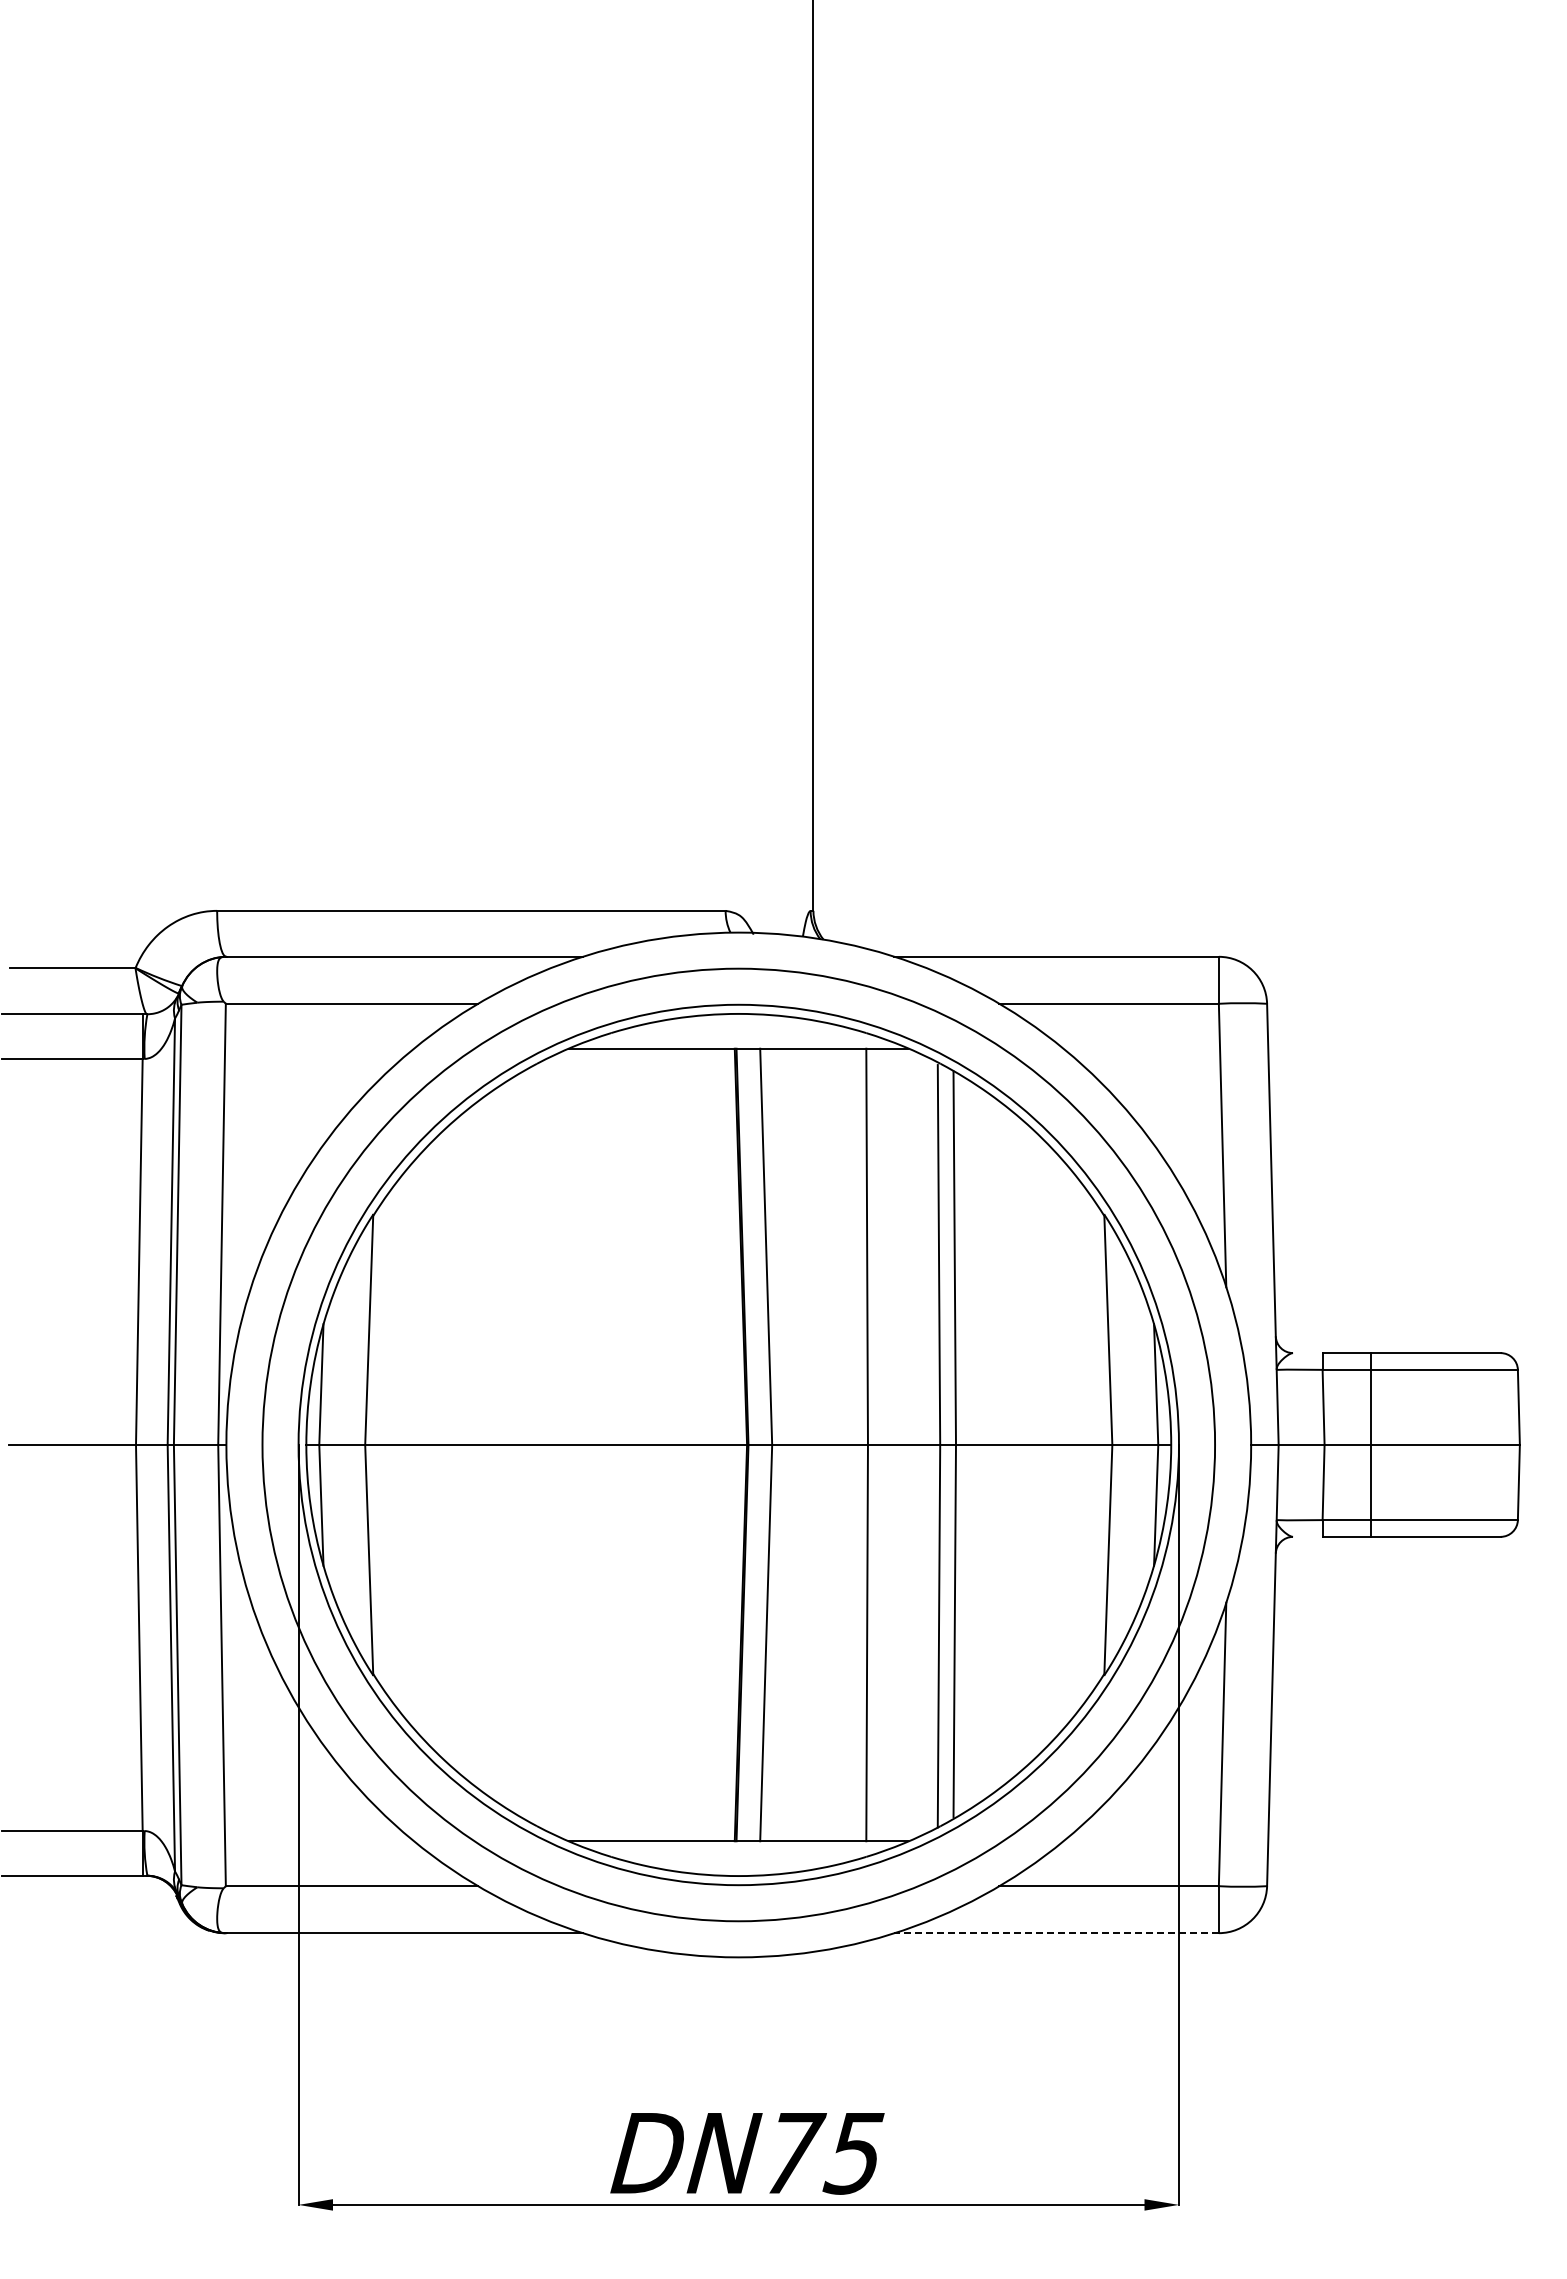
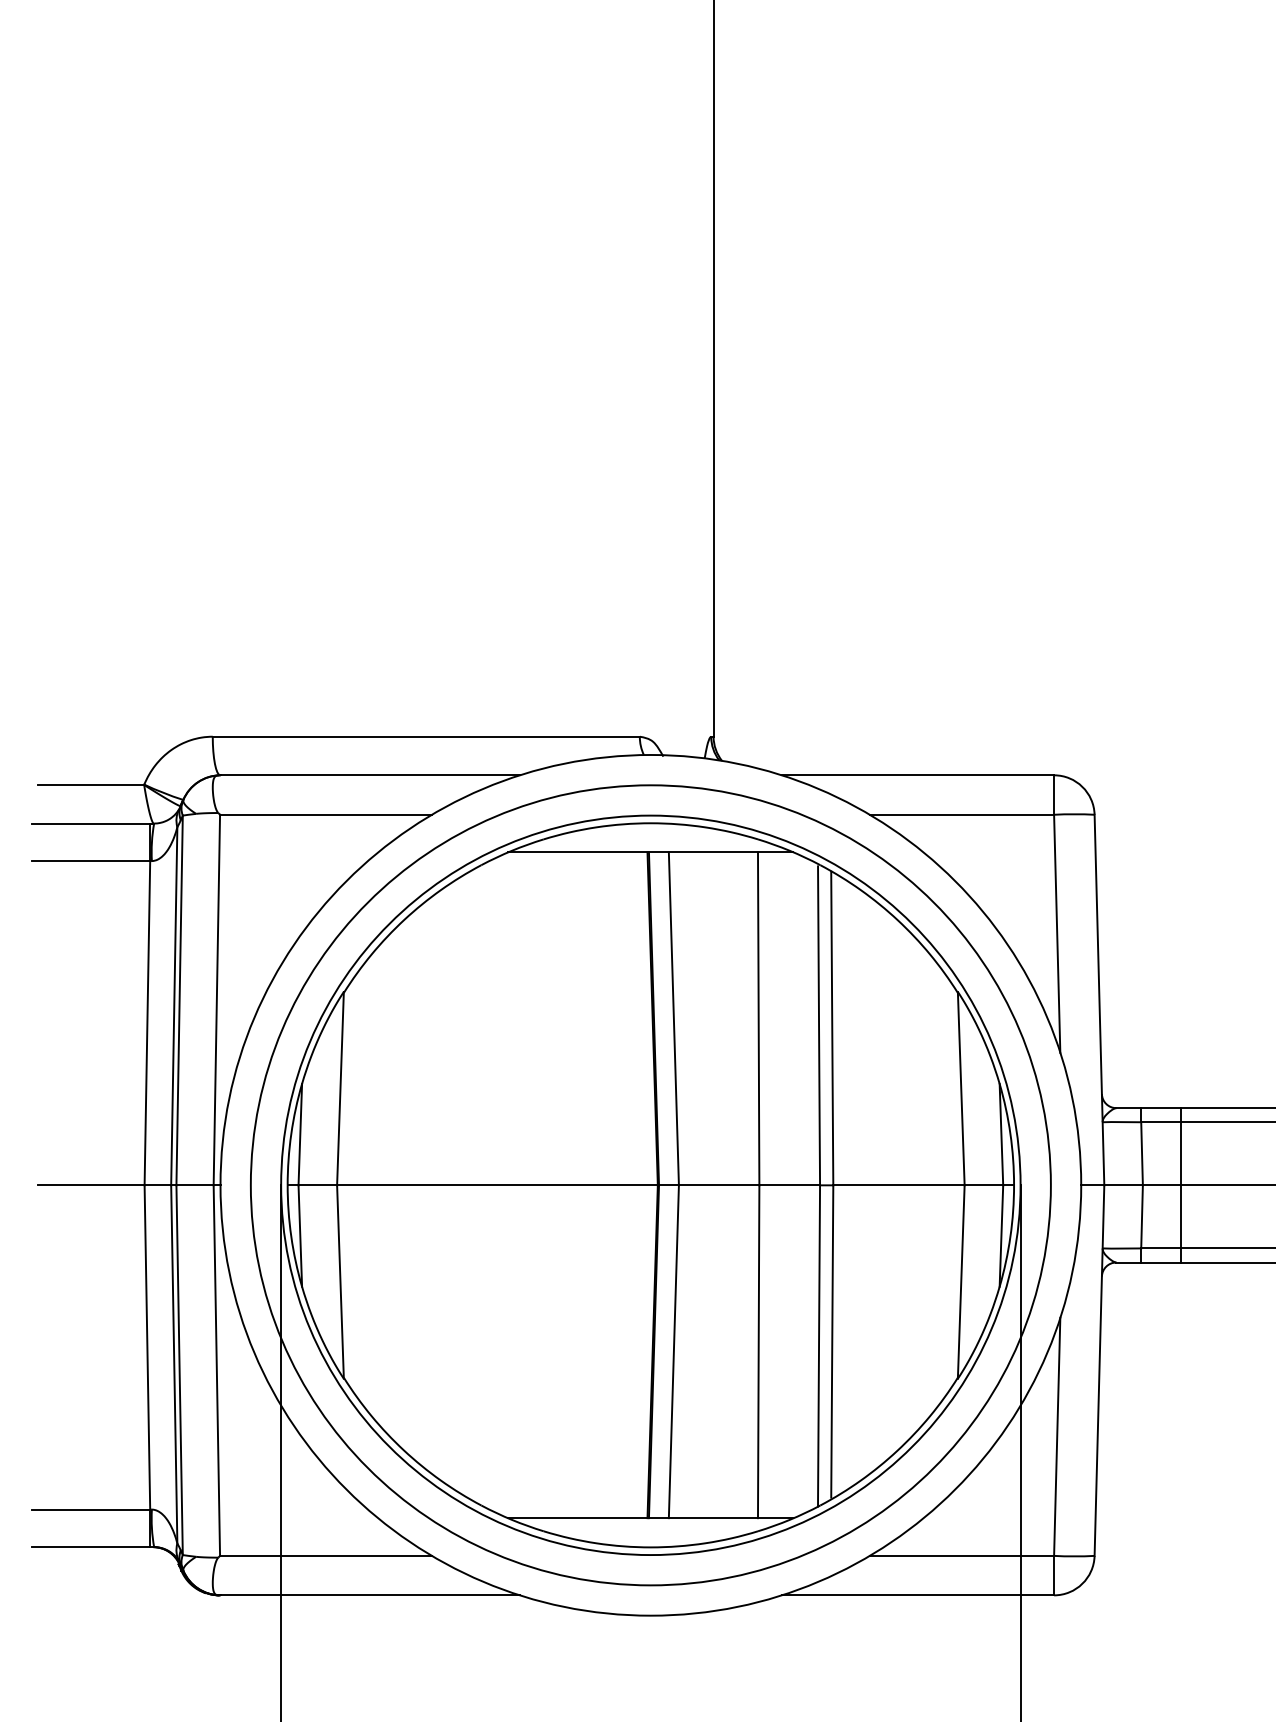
line: (1307, 1353) -> (1128, 1108), added
line: (1307, 1536) -> (1128, 1262), added
line: (1056, 1933) -> (917, 1595), dashed -> solid

